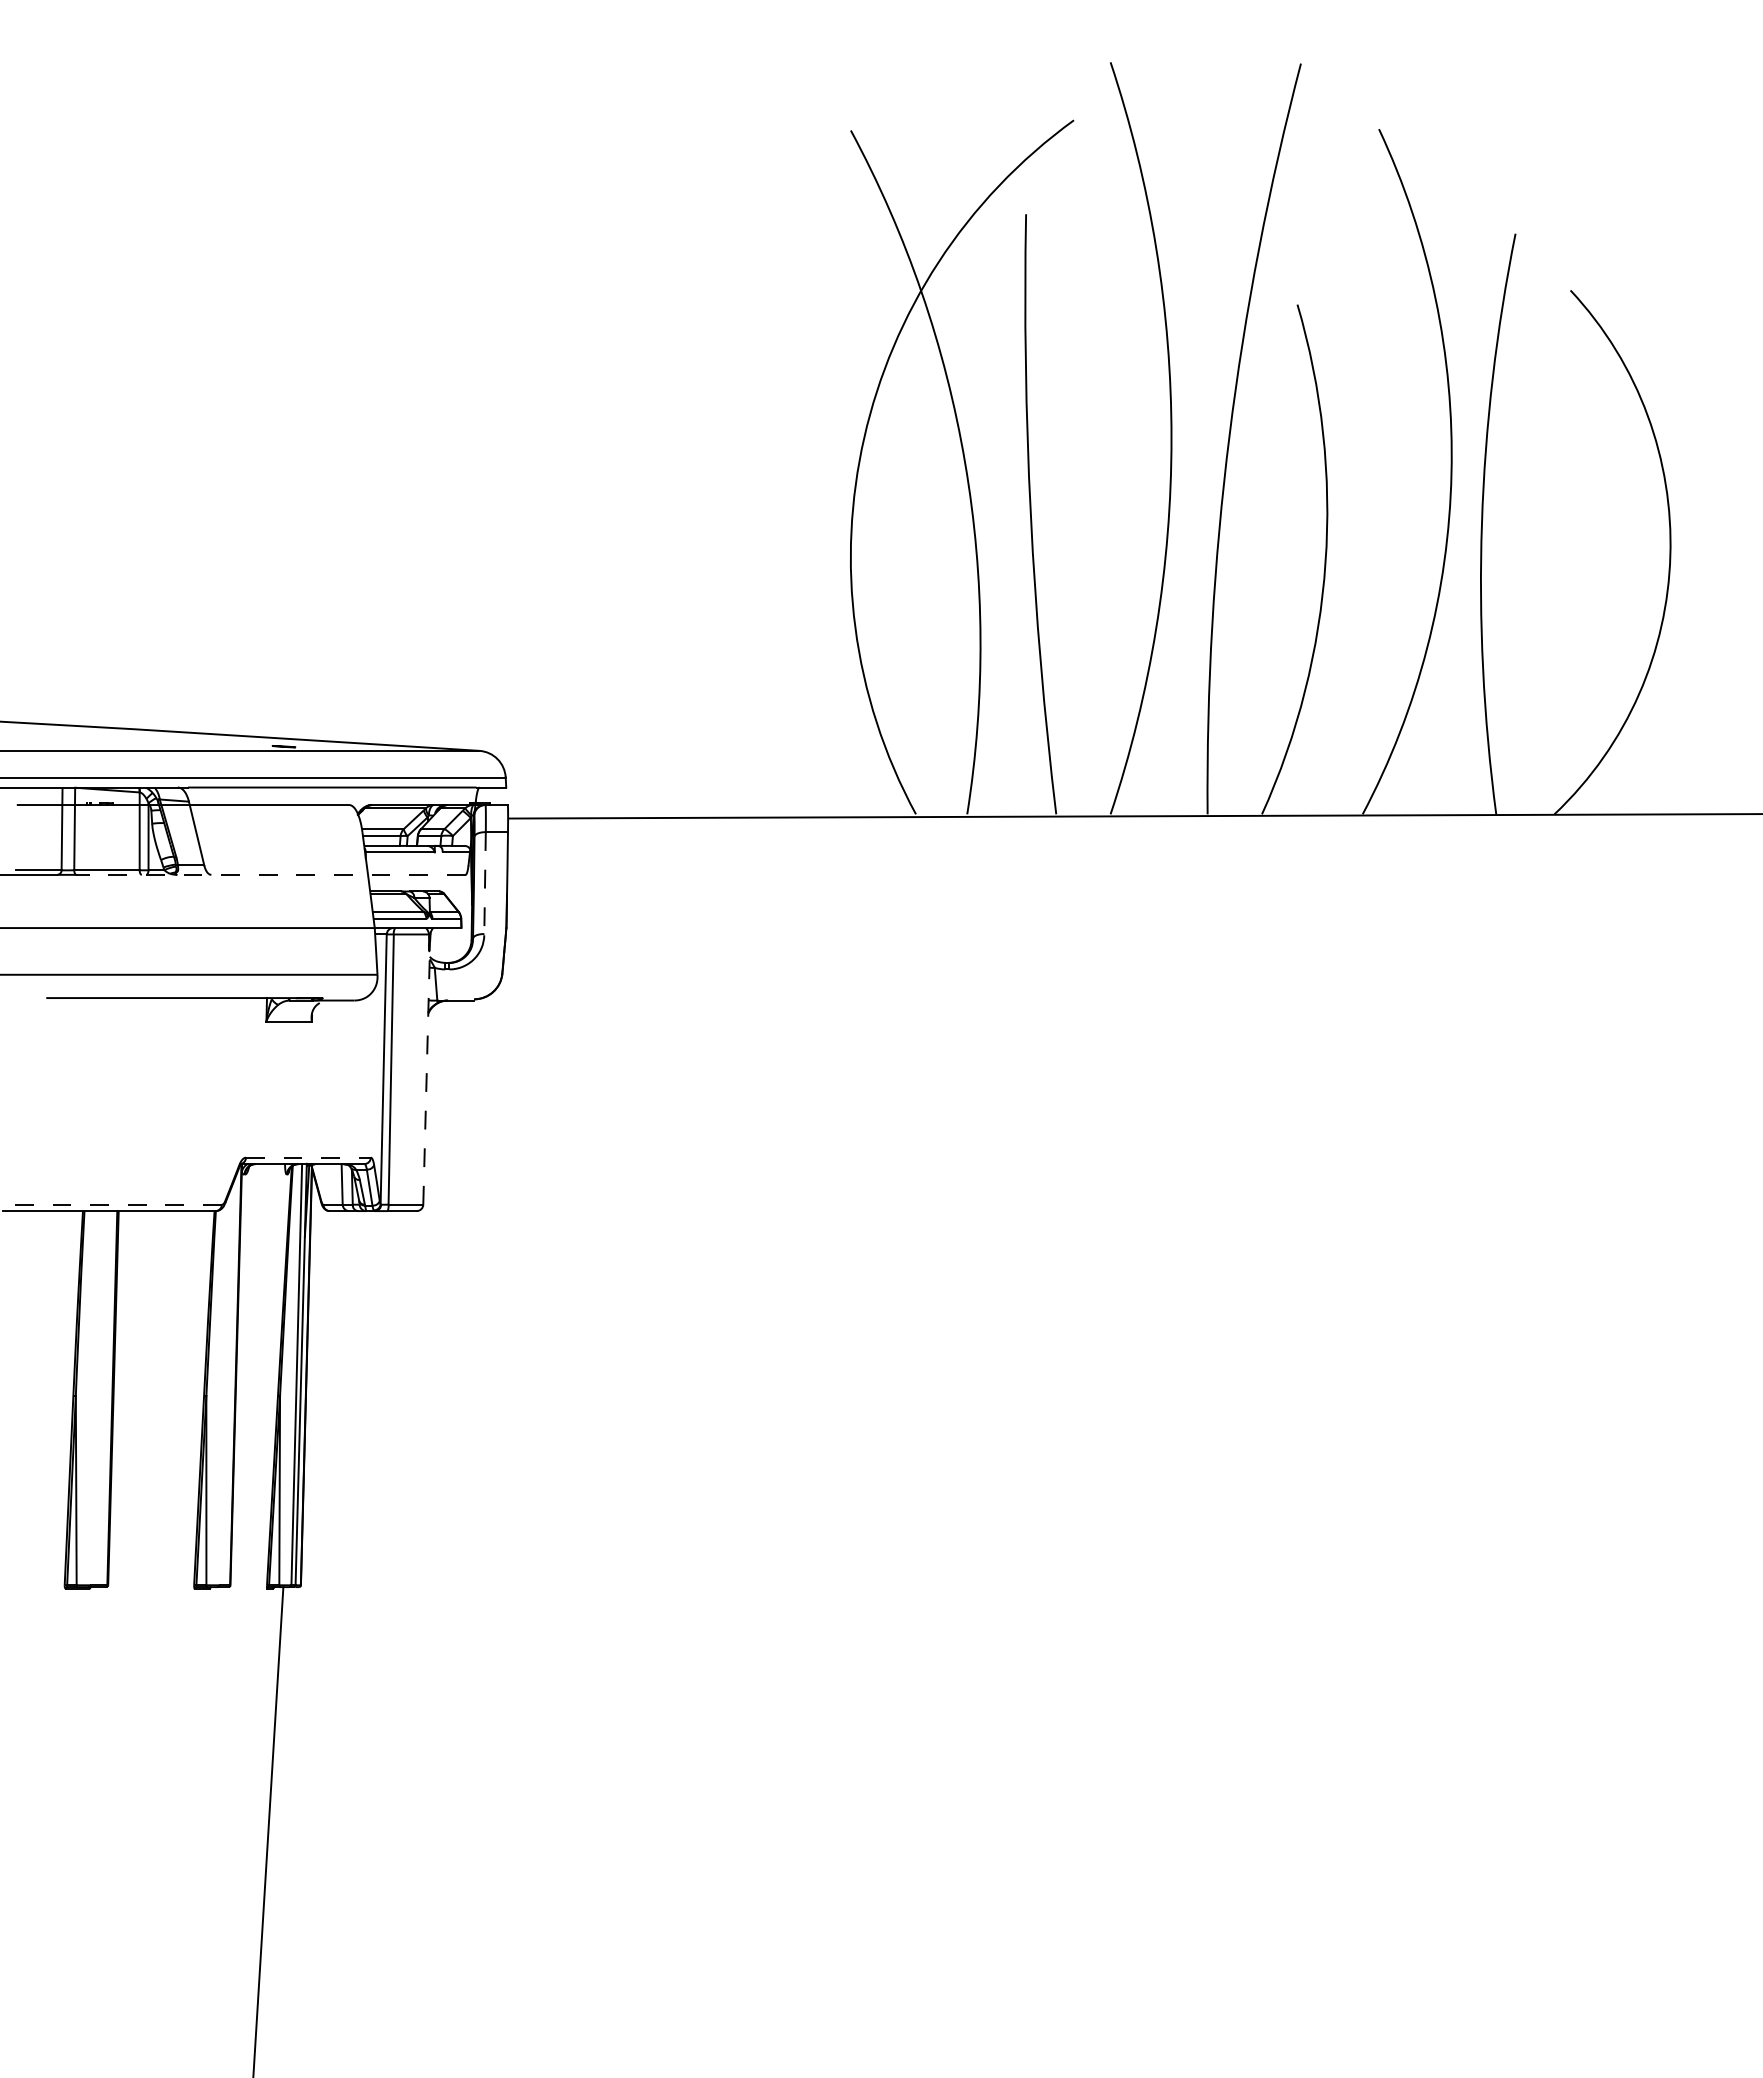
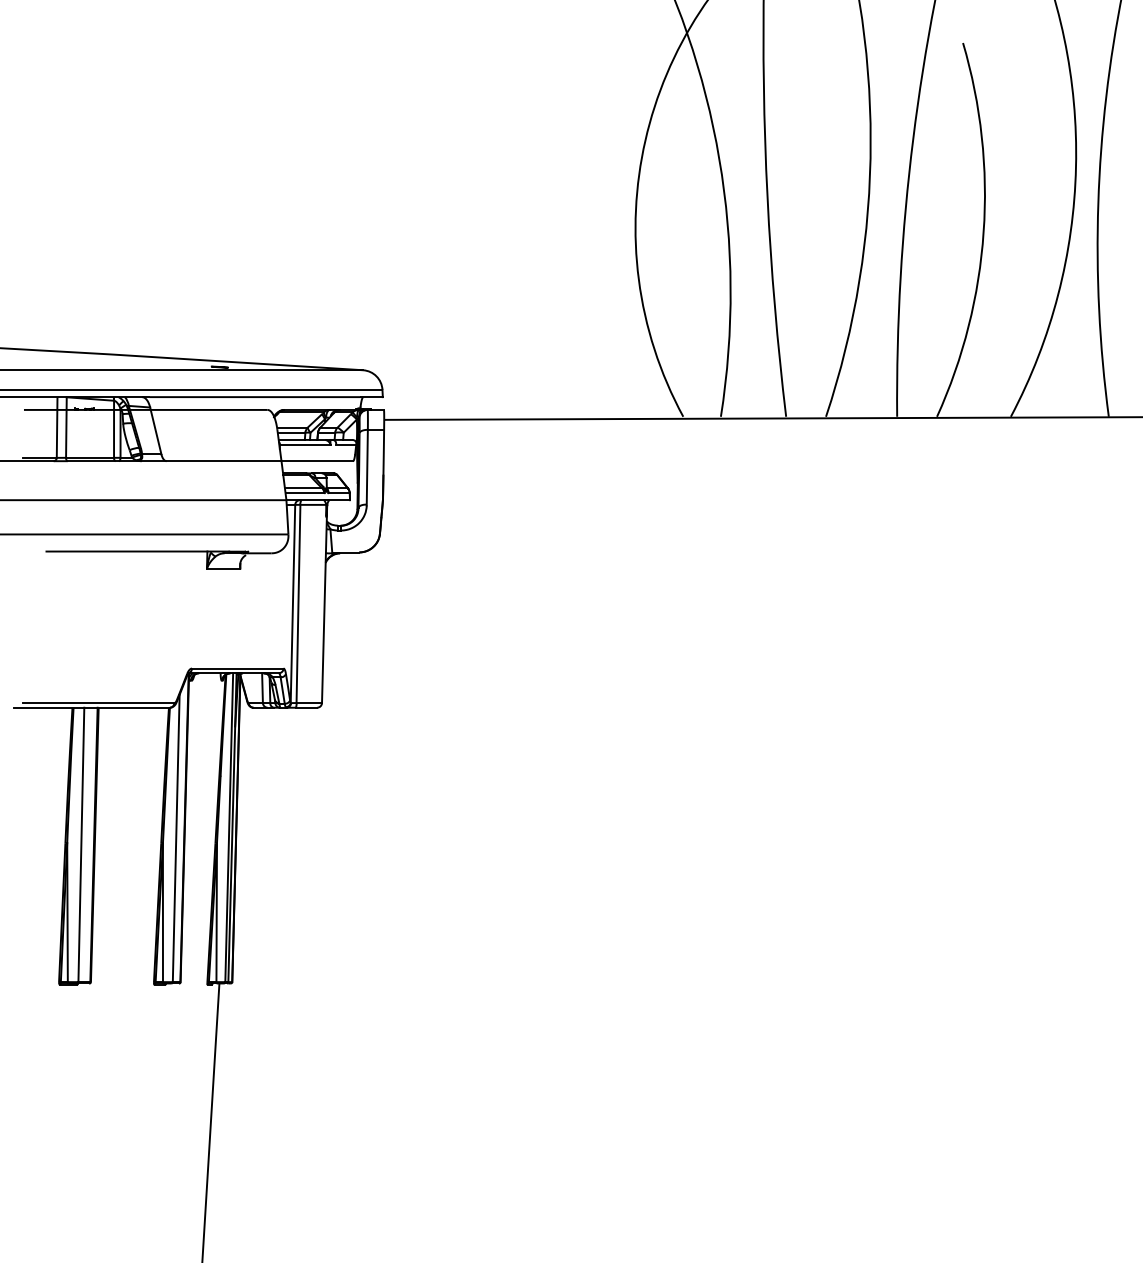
line: (271, 874) -> (210, 460), dashed -> solid
line: (485, 883) -> (367, 467), dashed -> solid
line: (426, 1069) -> (324, 603), dashed -> solid
line: (308, 1157) -> (237, 668), dashed -> solid
line: (118, 1204) -> (98, 702), dashed -> solid
line: (224, 1389) -> (176, 838), added
line: (95, 1398) -> (81, 845), added

